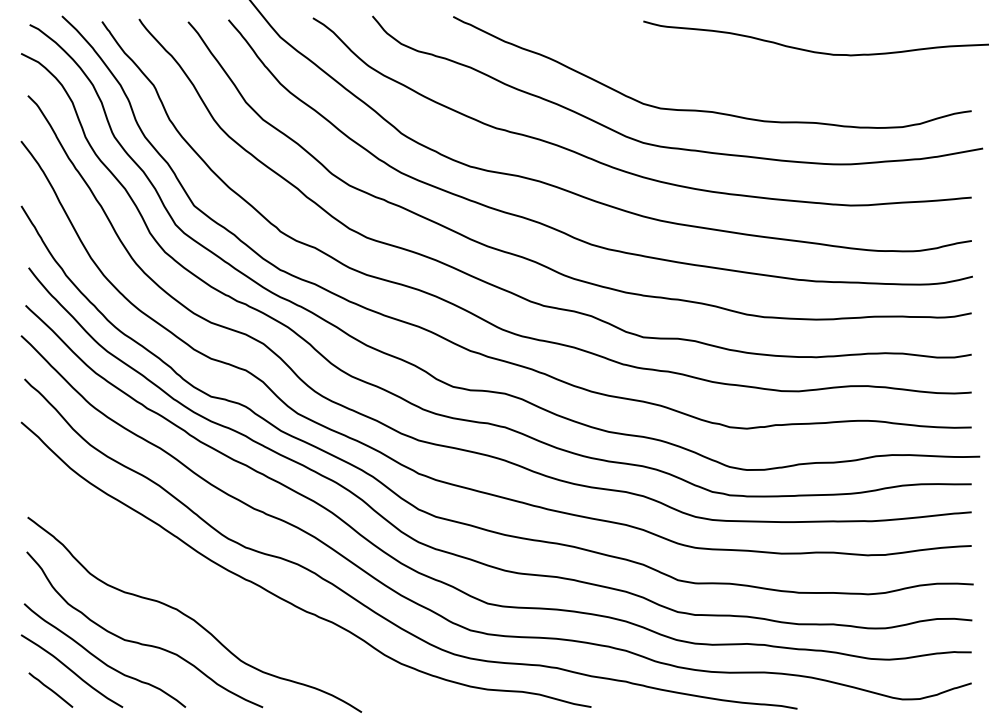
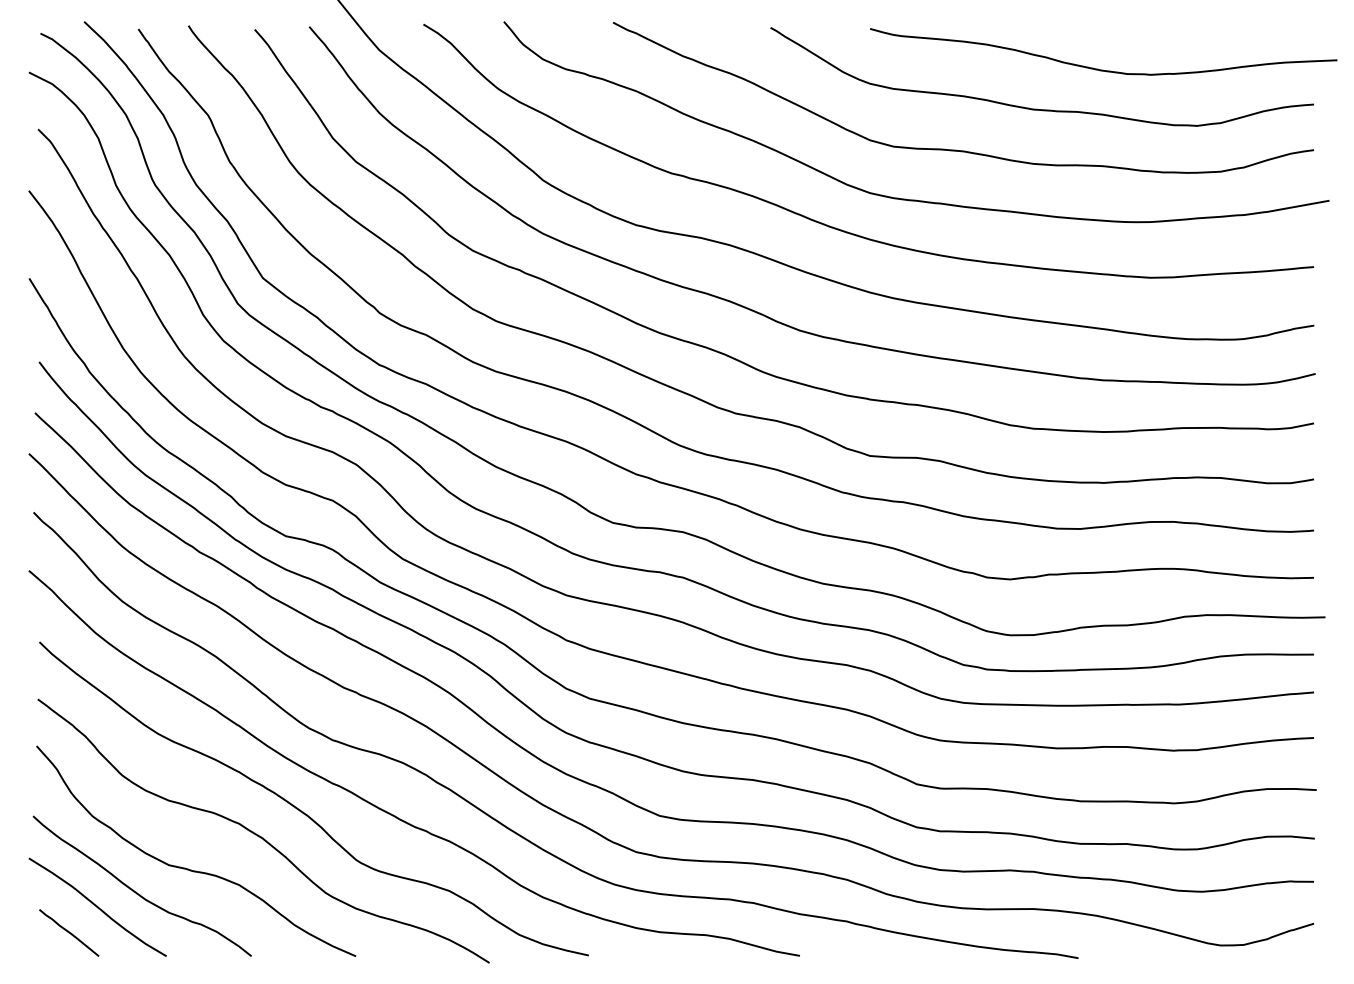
curve: (767, 80) -> (1037, 108), added
curve: (224, 600) -> (303, 811), added

